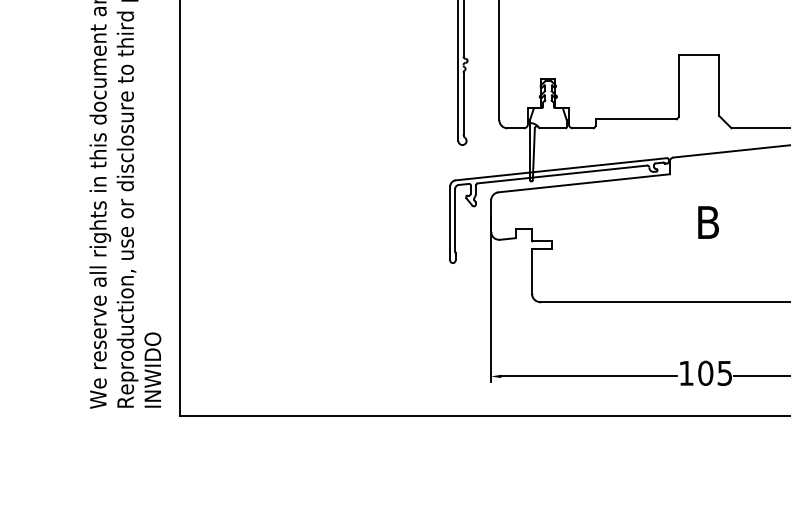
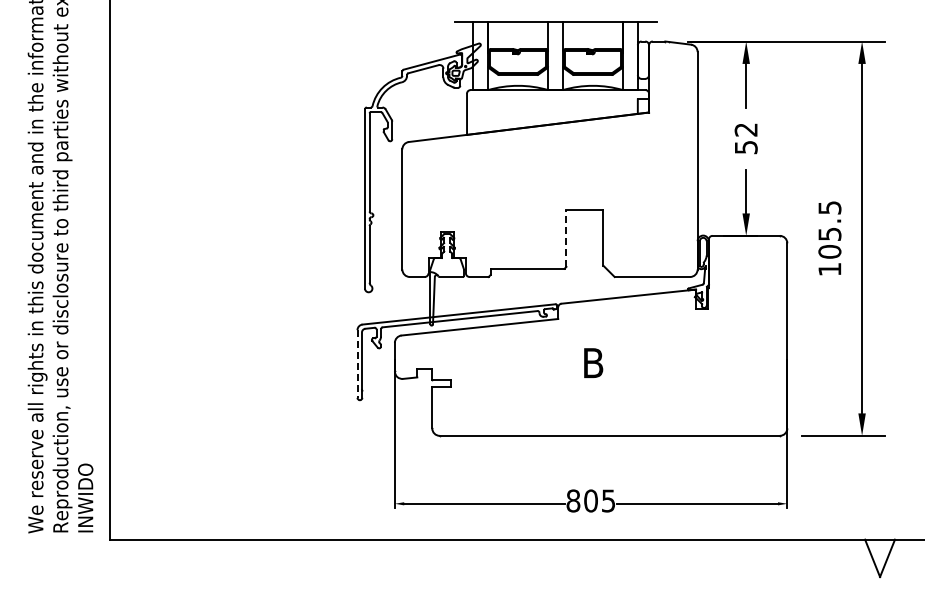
line: (678, 86) -> (566, 238), solid -> dashed
line: (450, 222) -> (357, 363), solid -> dashed
text: (686, 372) -> (573, 500), 105 -> 805

